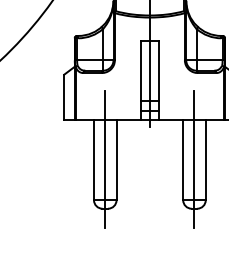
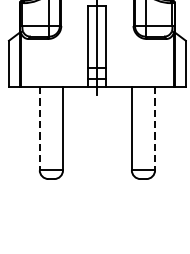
line: (105, 159) -> (51, 128), removed
line: (194, 159) -> (143, 128), removed
line: (94, 160) -> (40, 129), solid -> dashed
line: (205, 160) -> (154, 129), solid -> dashed

